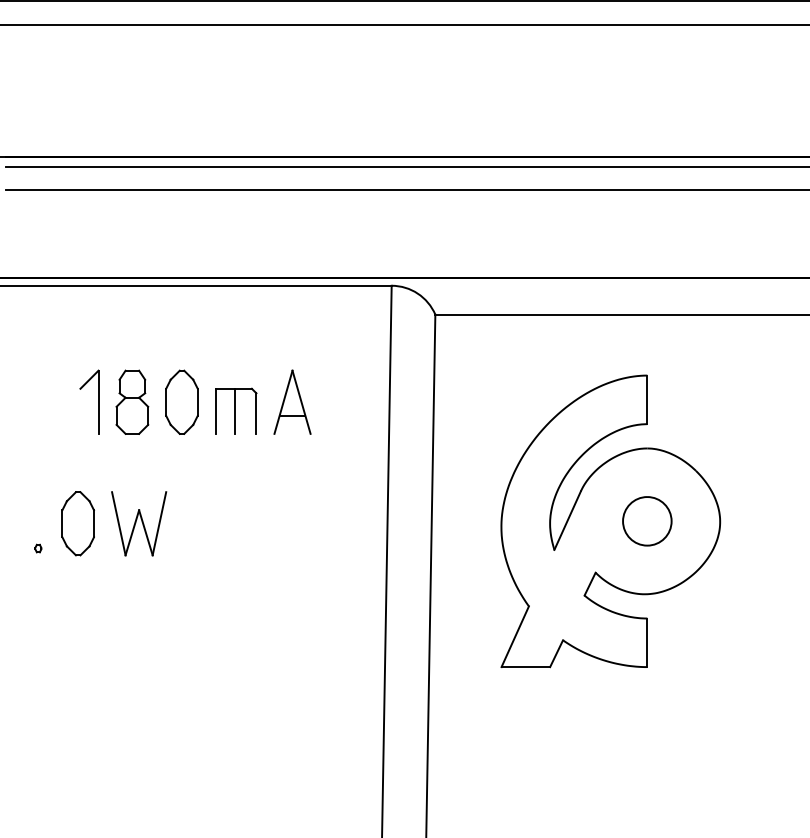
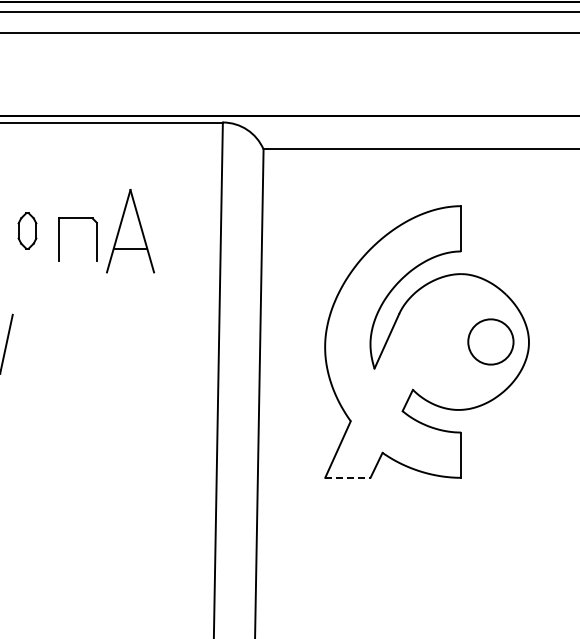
part: (181, 401) -> (27, 230), size x0.6
part: (292, 401) -> (130, 230), size x1.4
line: (235, 410) -> (77, 238), removed
part: (647, 521) -> (491, 342), moved
line: (526, 667) -> (348, 478), solid -> dashed

